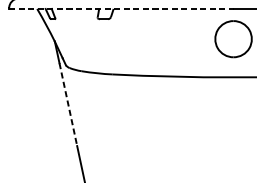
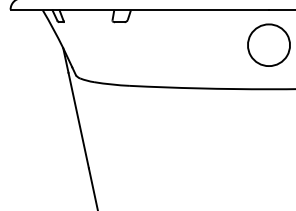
line: (121, 9) -> (140, 10), dashed -> solid
line: (68, 104) -> (78, 120), dashed -> solid

